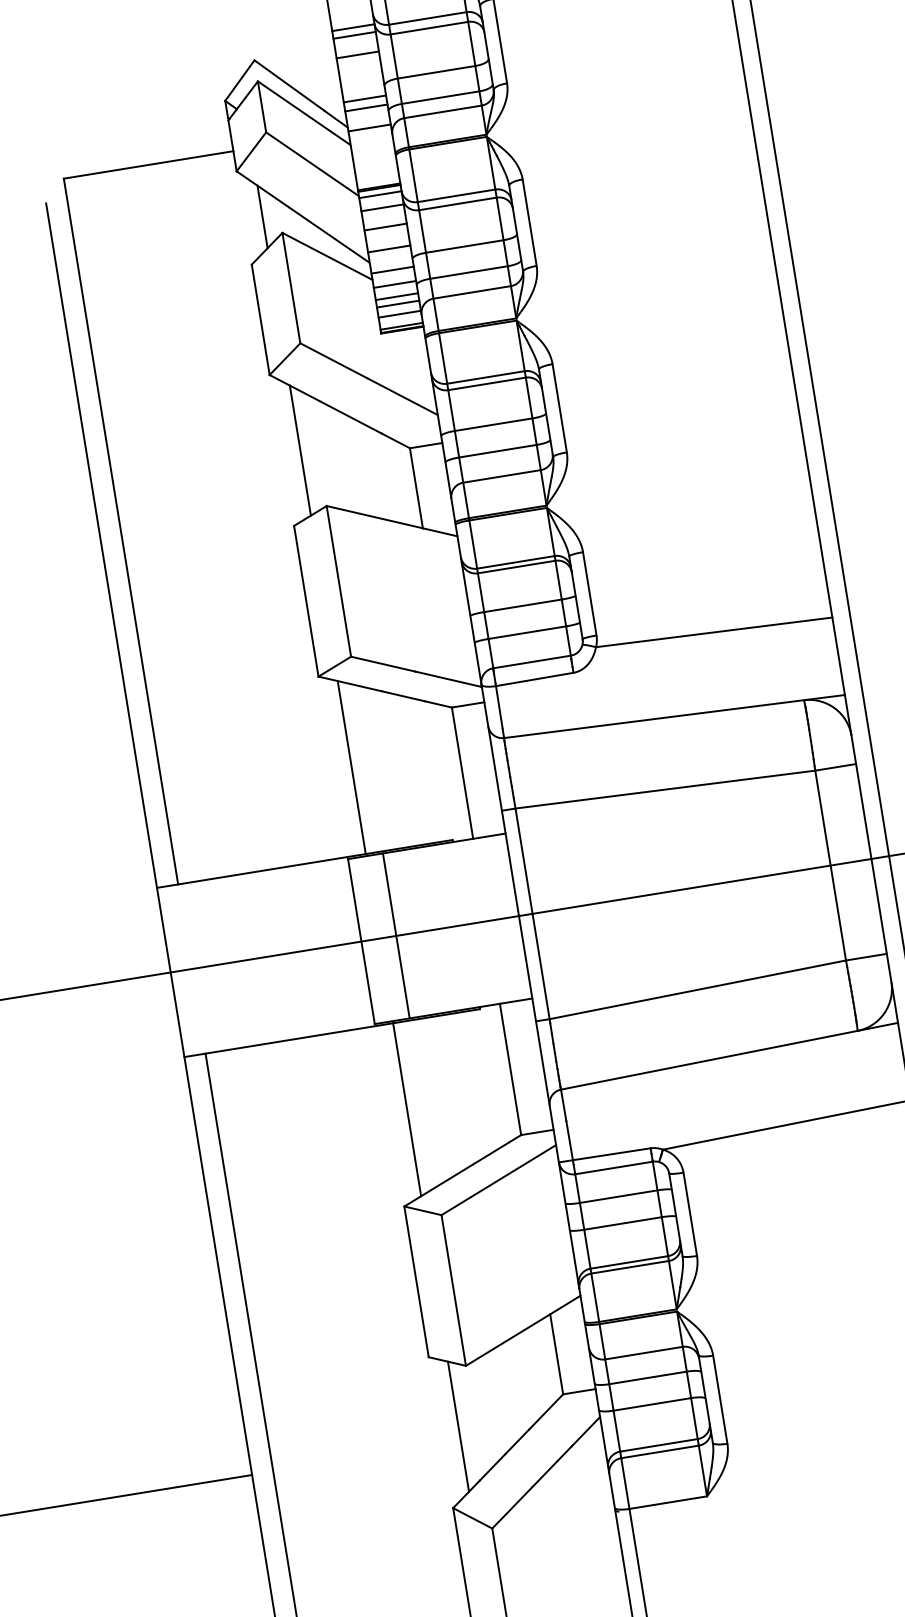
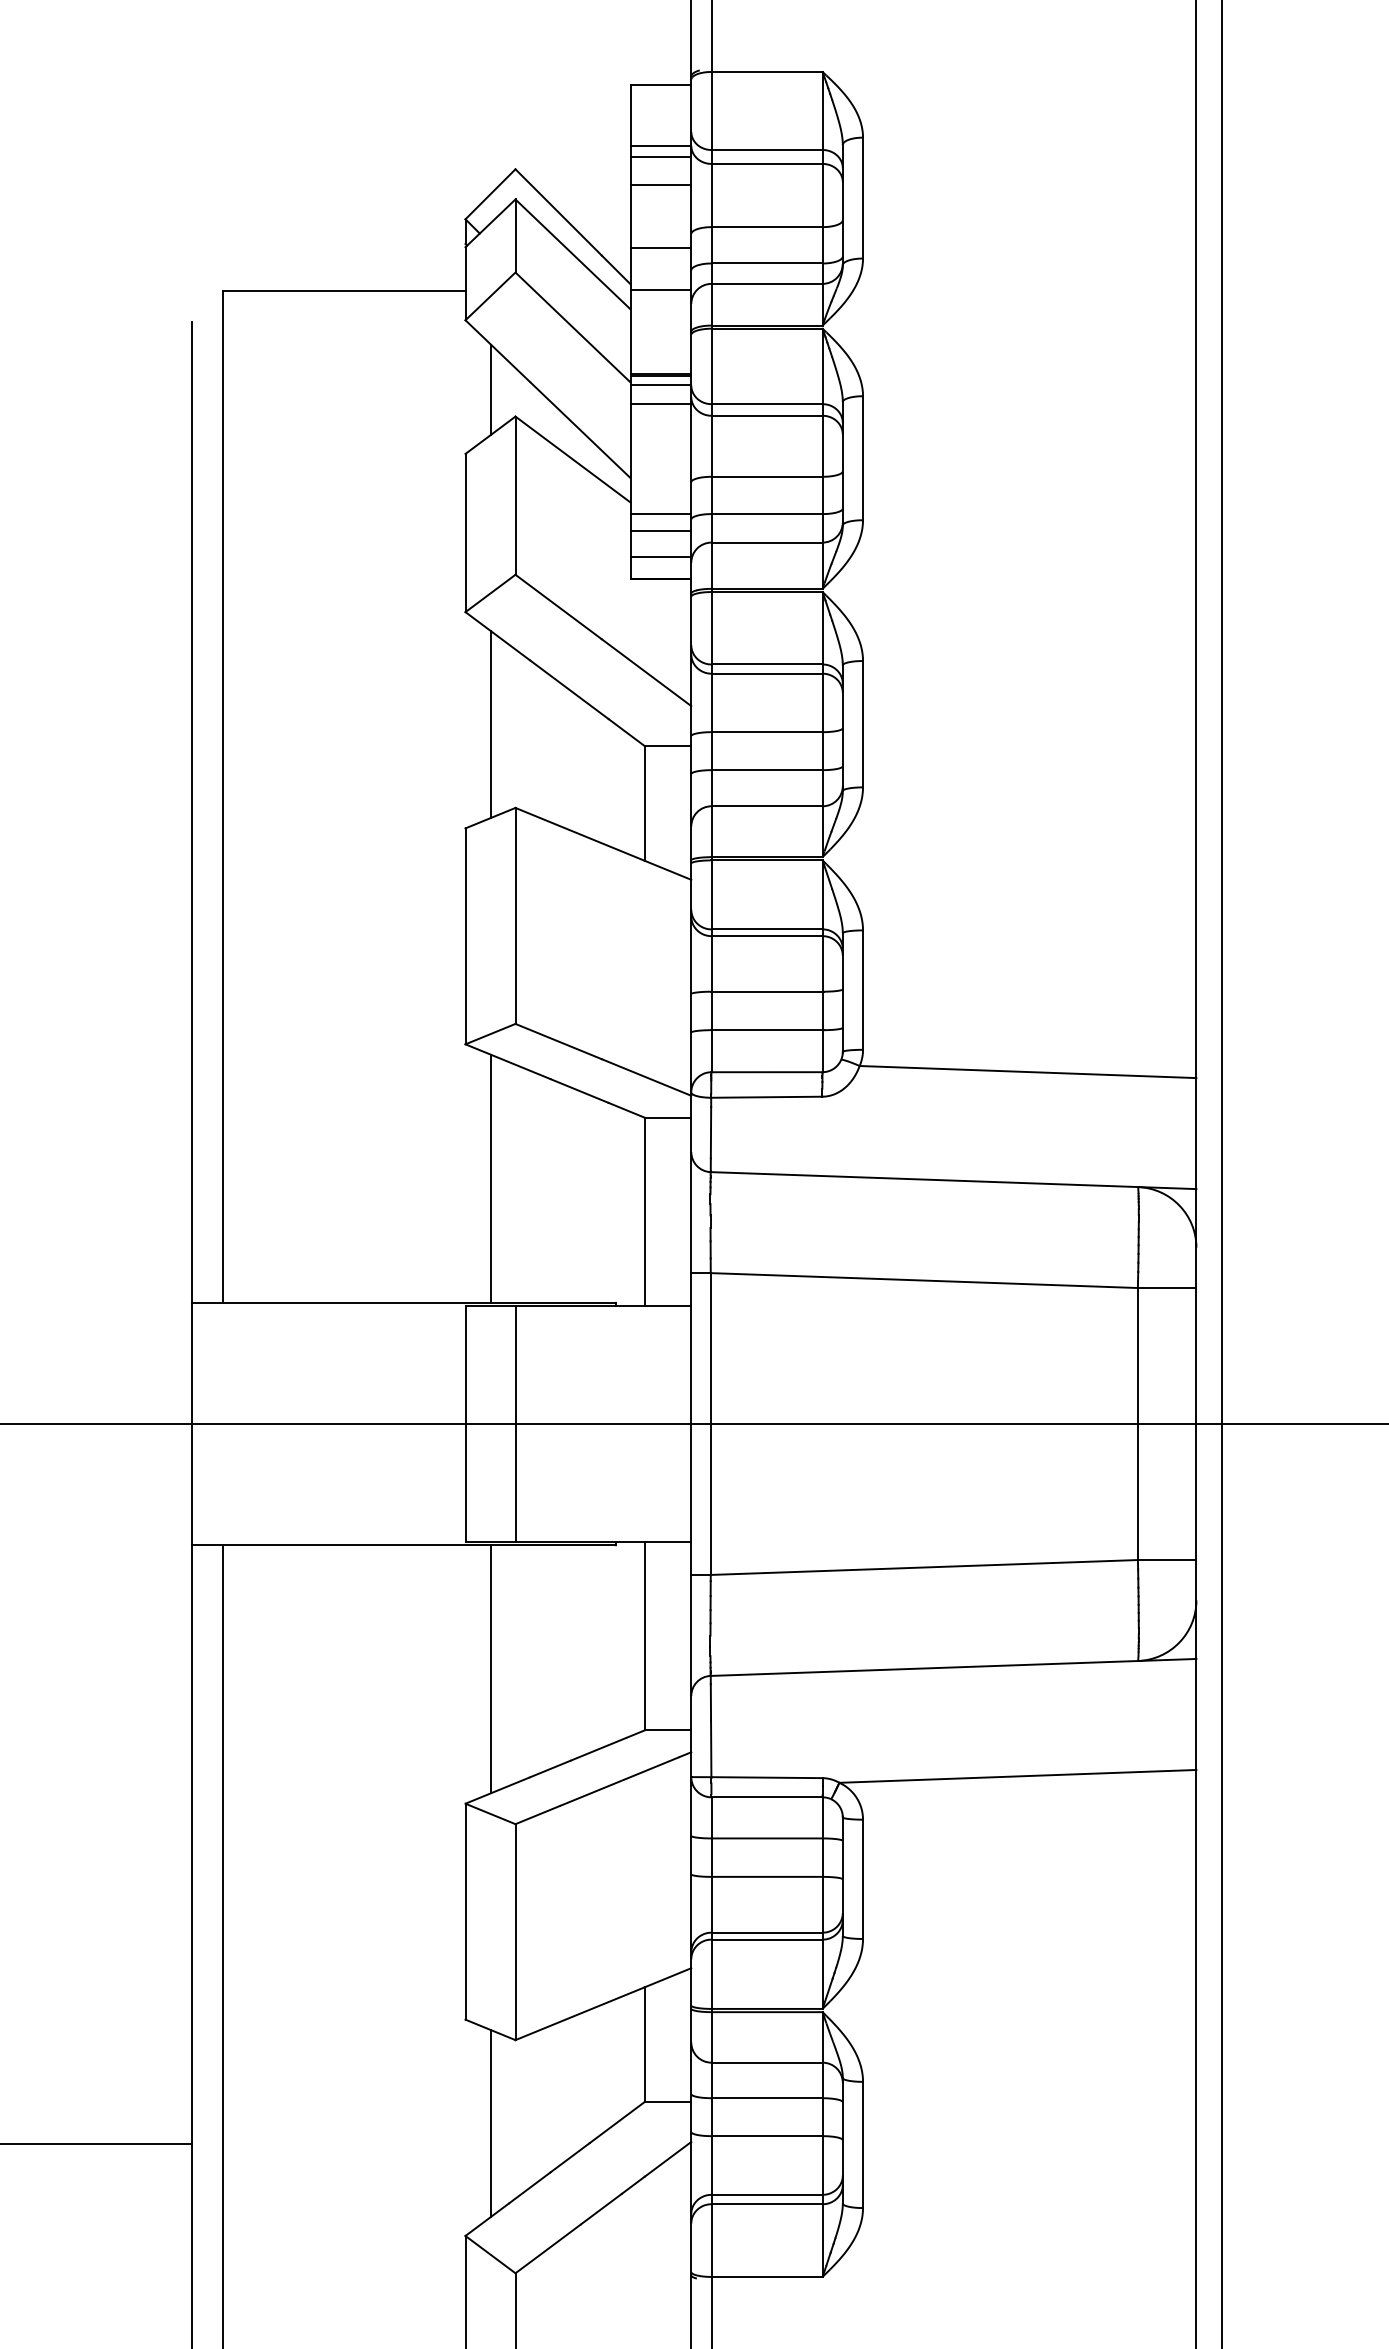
line: (366, 108) -> (660, 261), removed
line: (385, 226) -> (660, 431), removed
line: (388, 249) -> (660, 463), removed
line: (392, 270) -> (660, 493), removed
line: (397, 304) -> (660, 542), removed
line: (401, 326) -> (660, 573), removed

